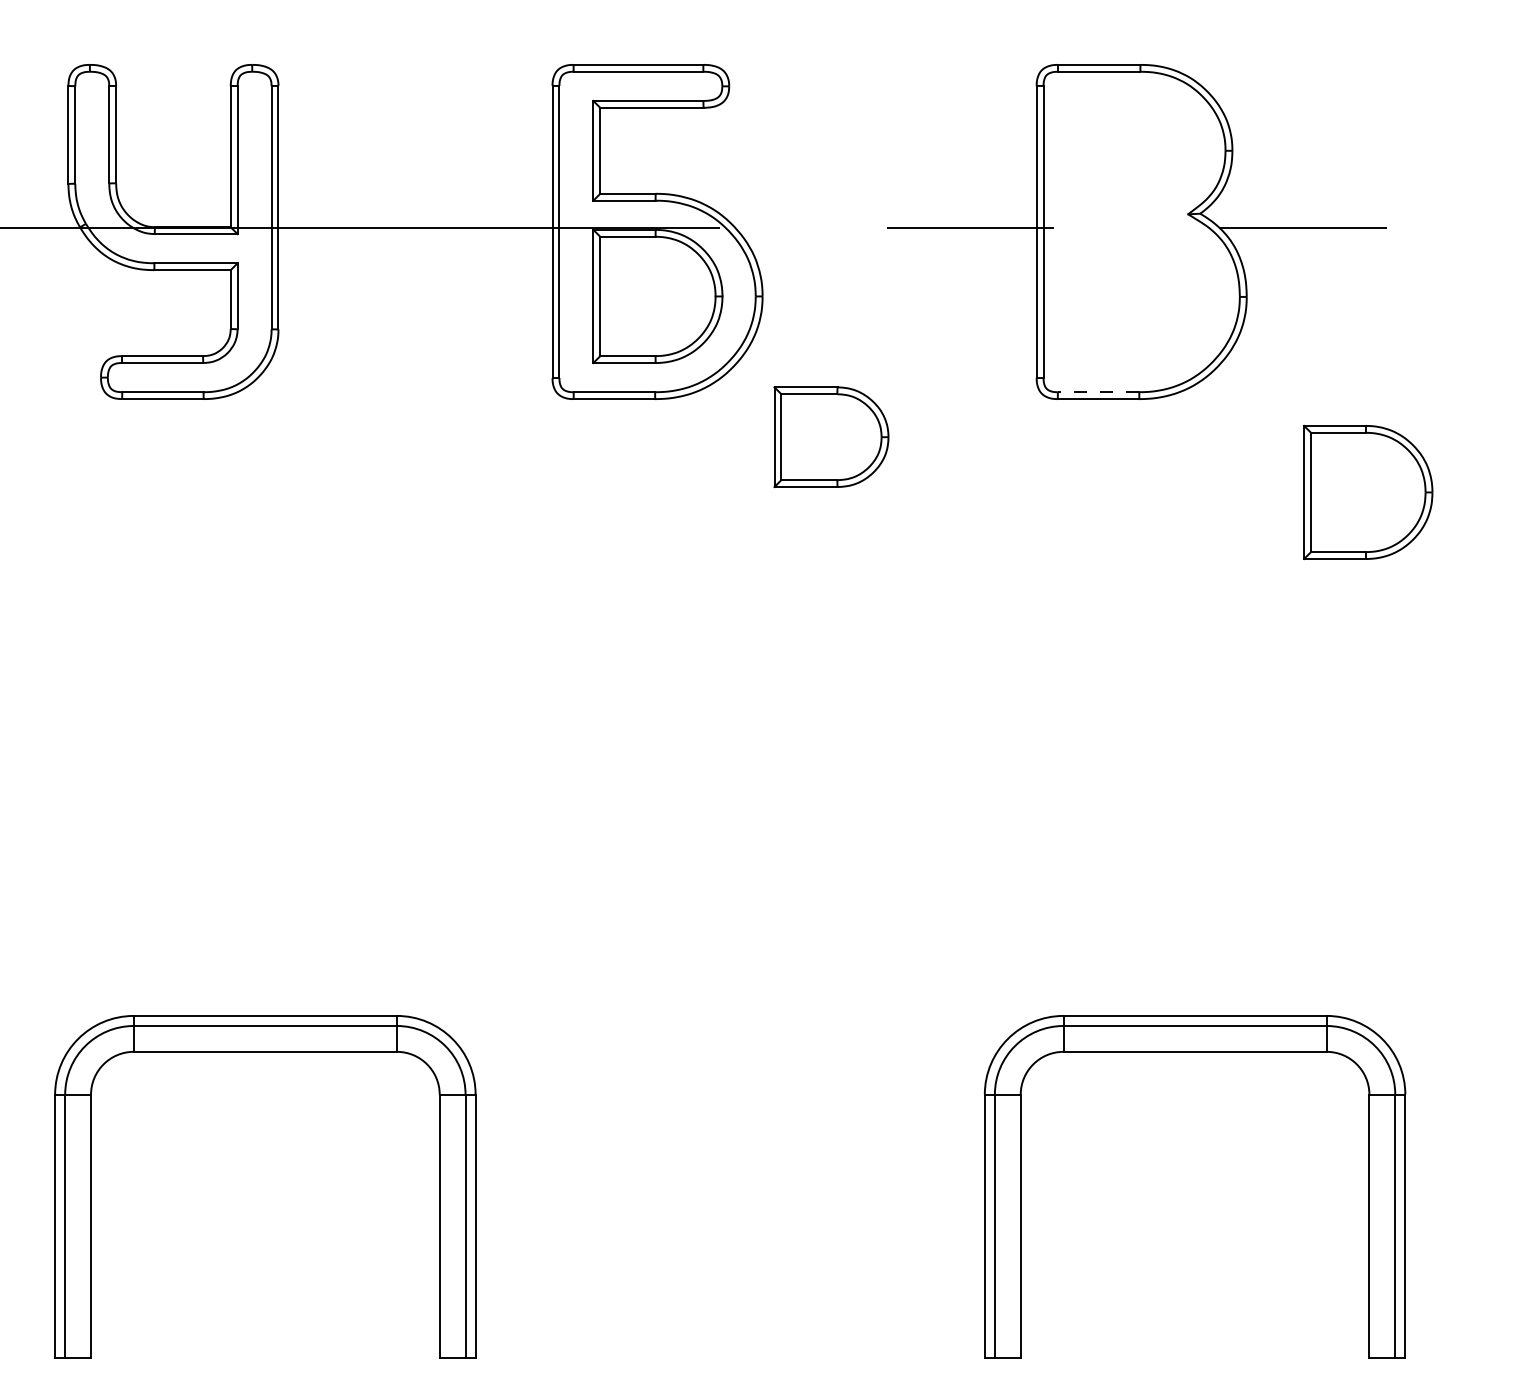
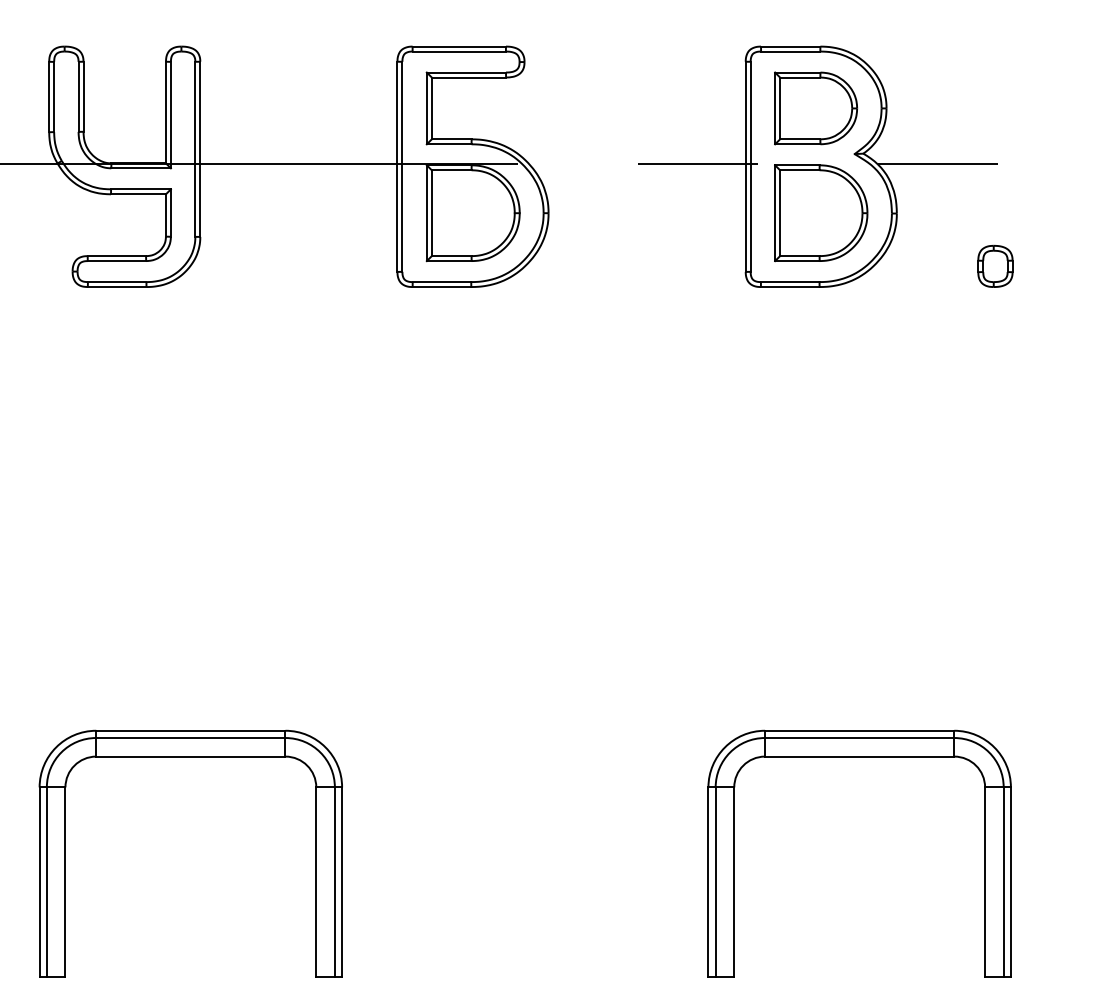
part: (1383, 369) -> (995, 265), added
line: (1097, 392) -> (789, 282), dashed -> solid
part: (832, 437) -> (816, 108), moved
part: (1368, 492) -> (821, 213), moved

